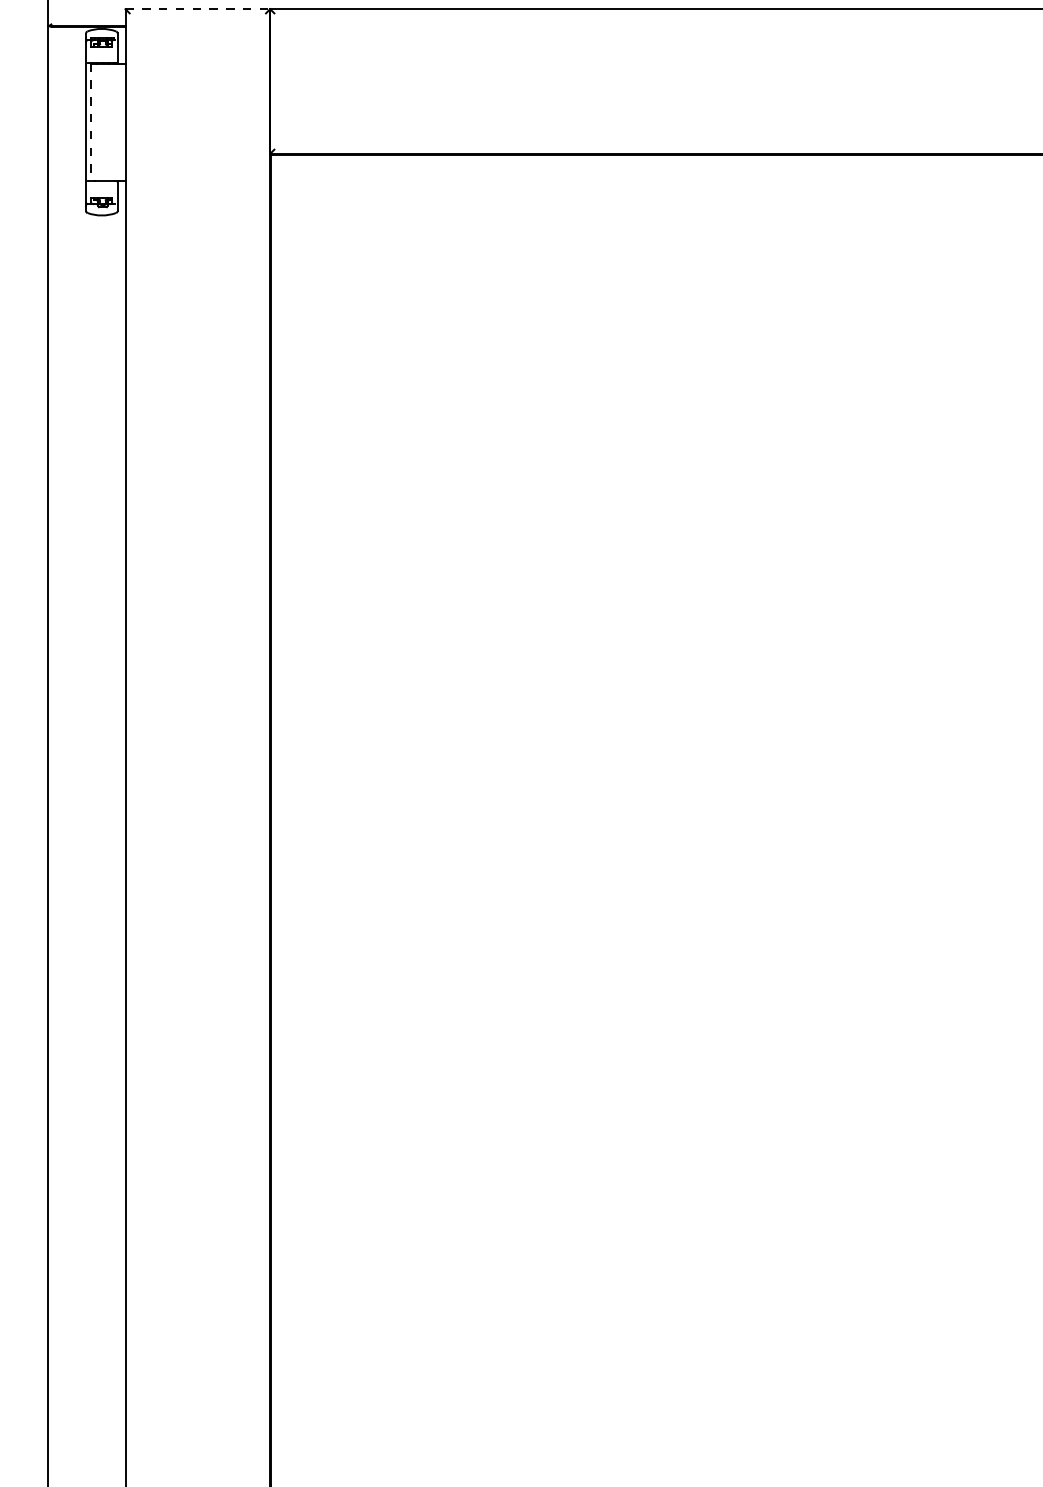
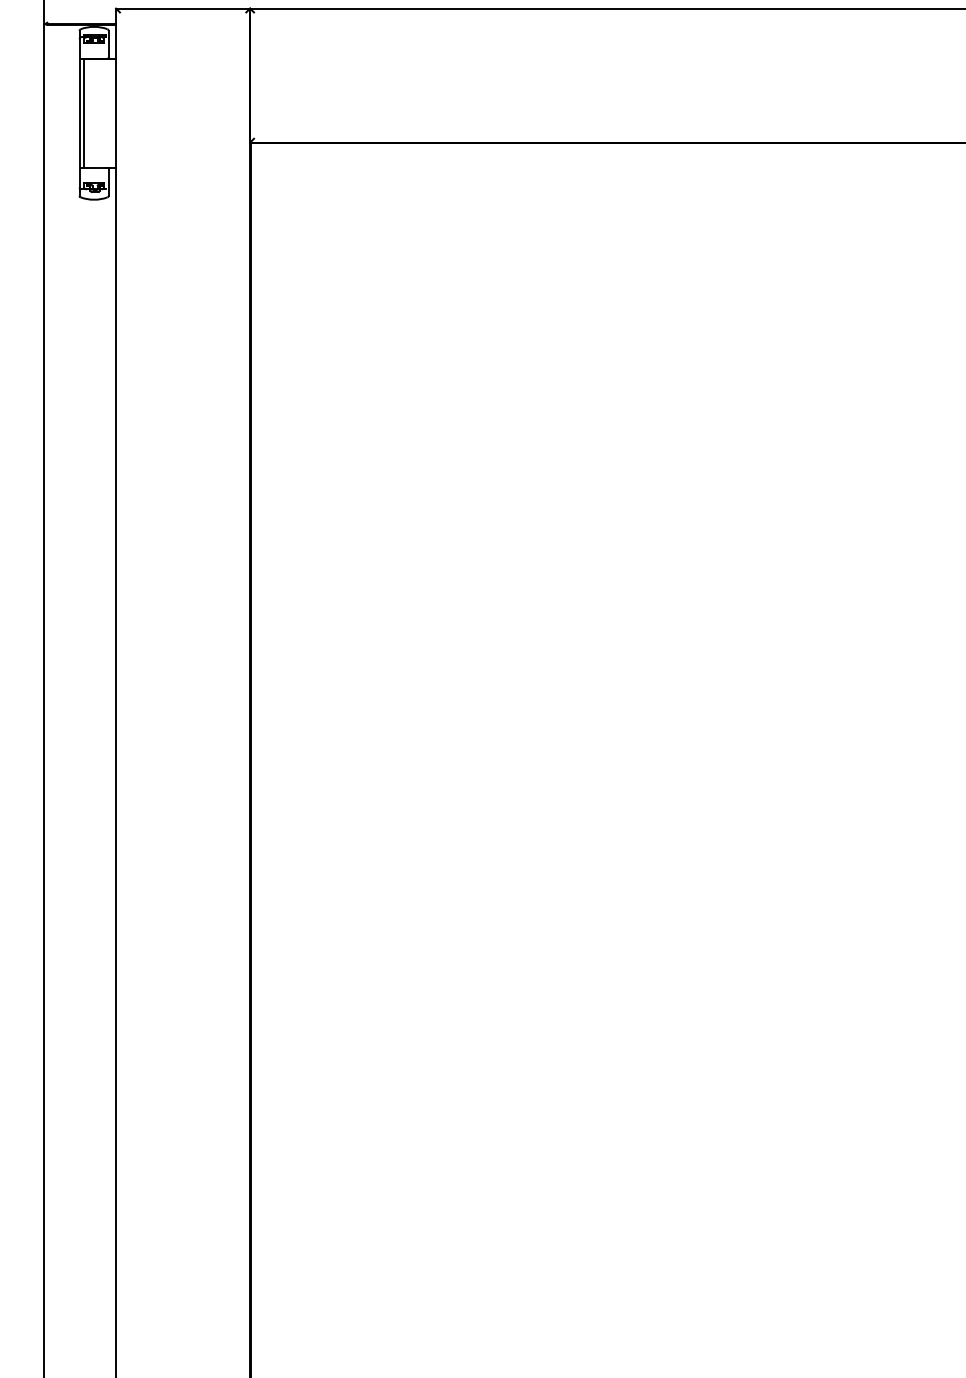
line: (198, 9) -> (183, 8), dashed -> solid
line: (91, 123) -> (84, 114), dashed -> solid

